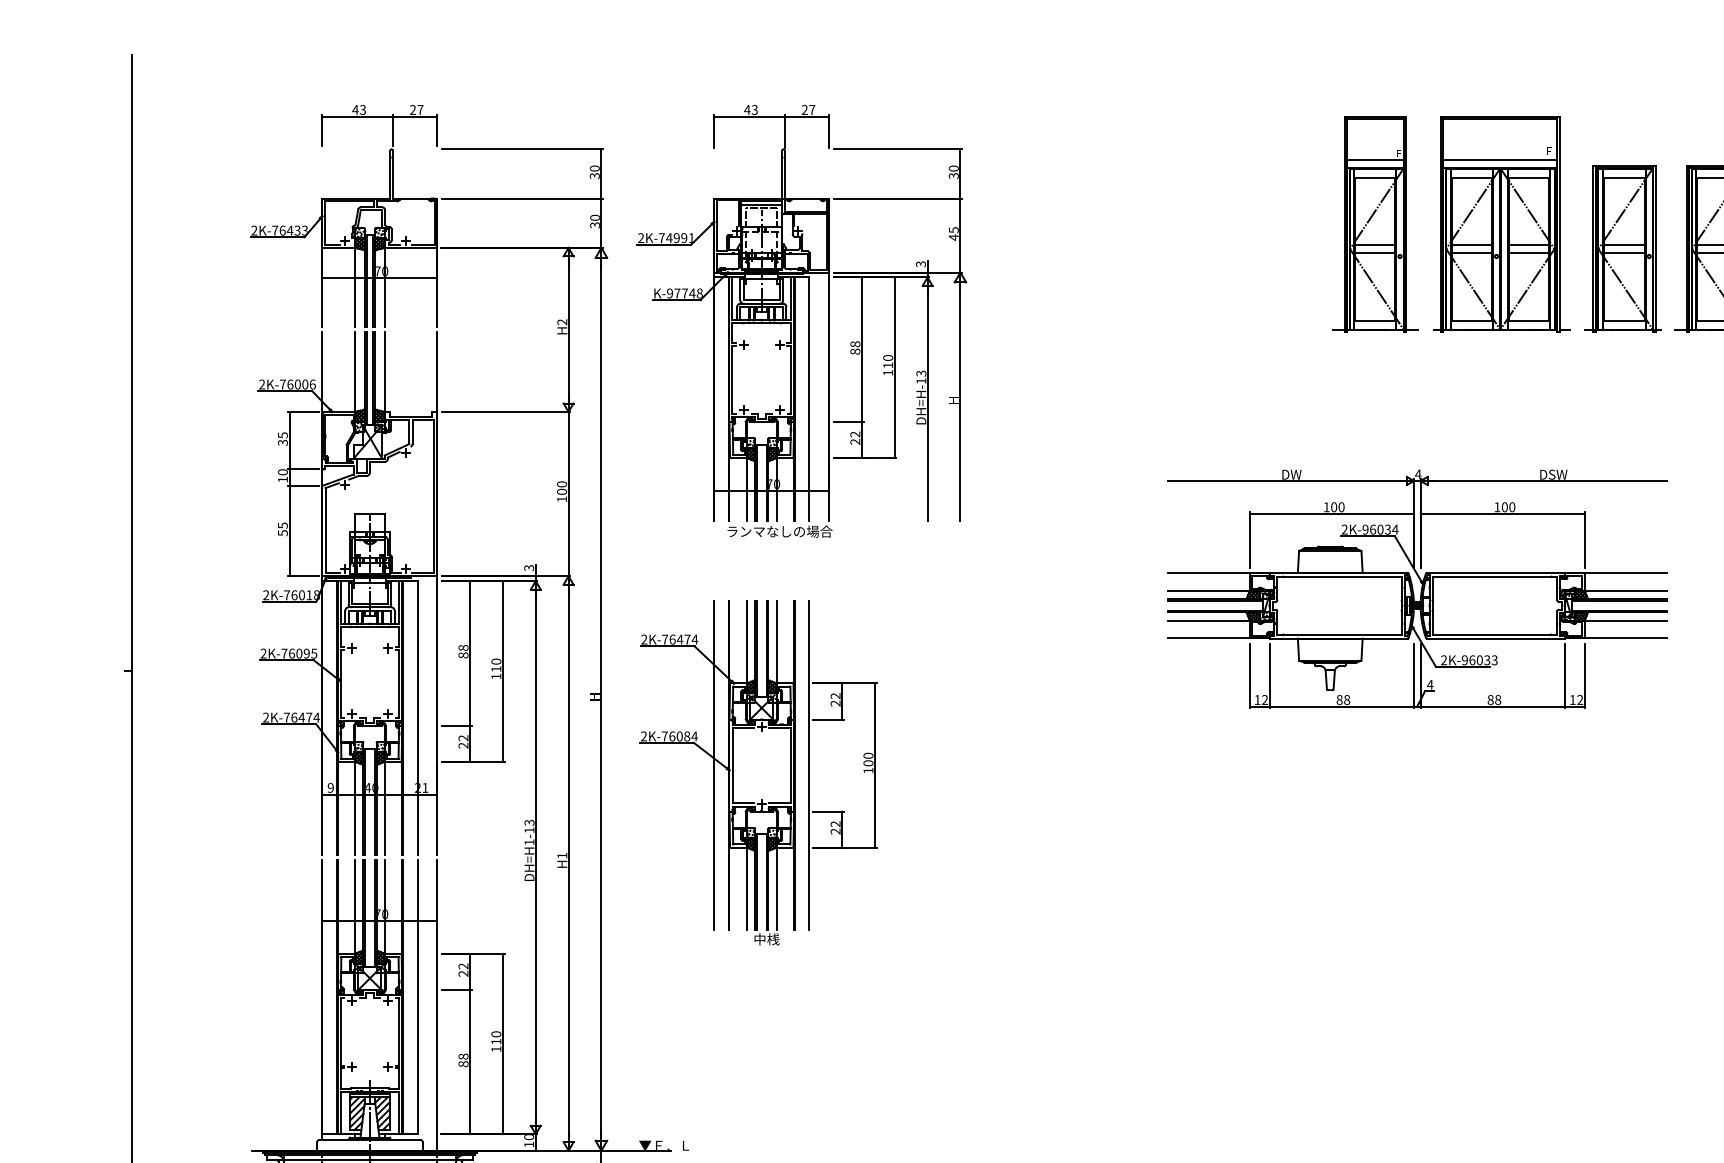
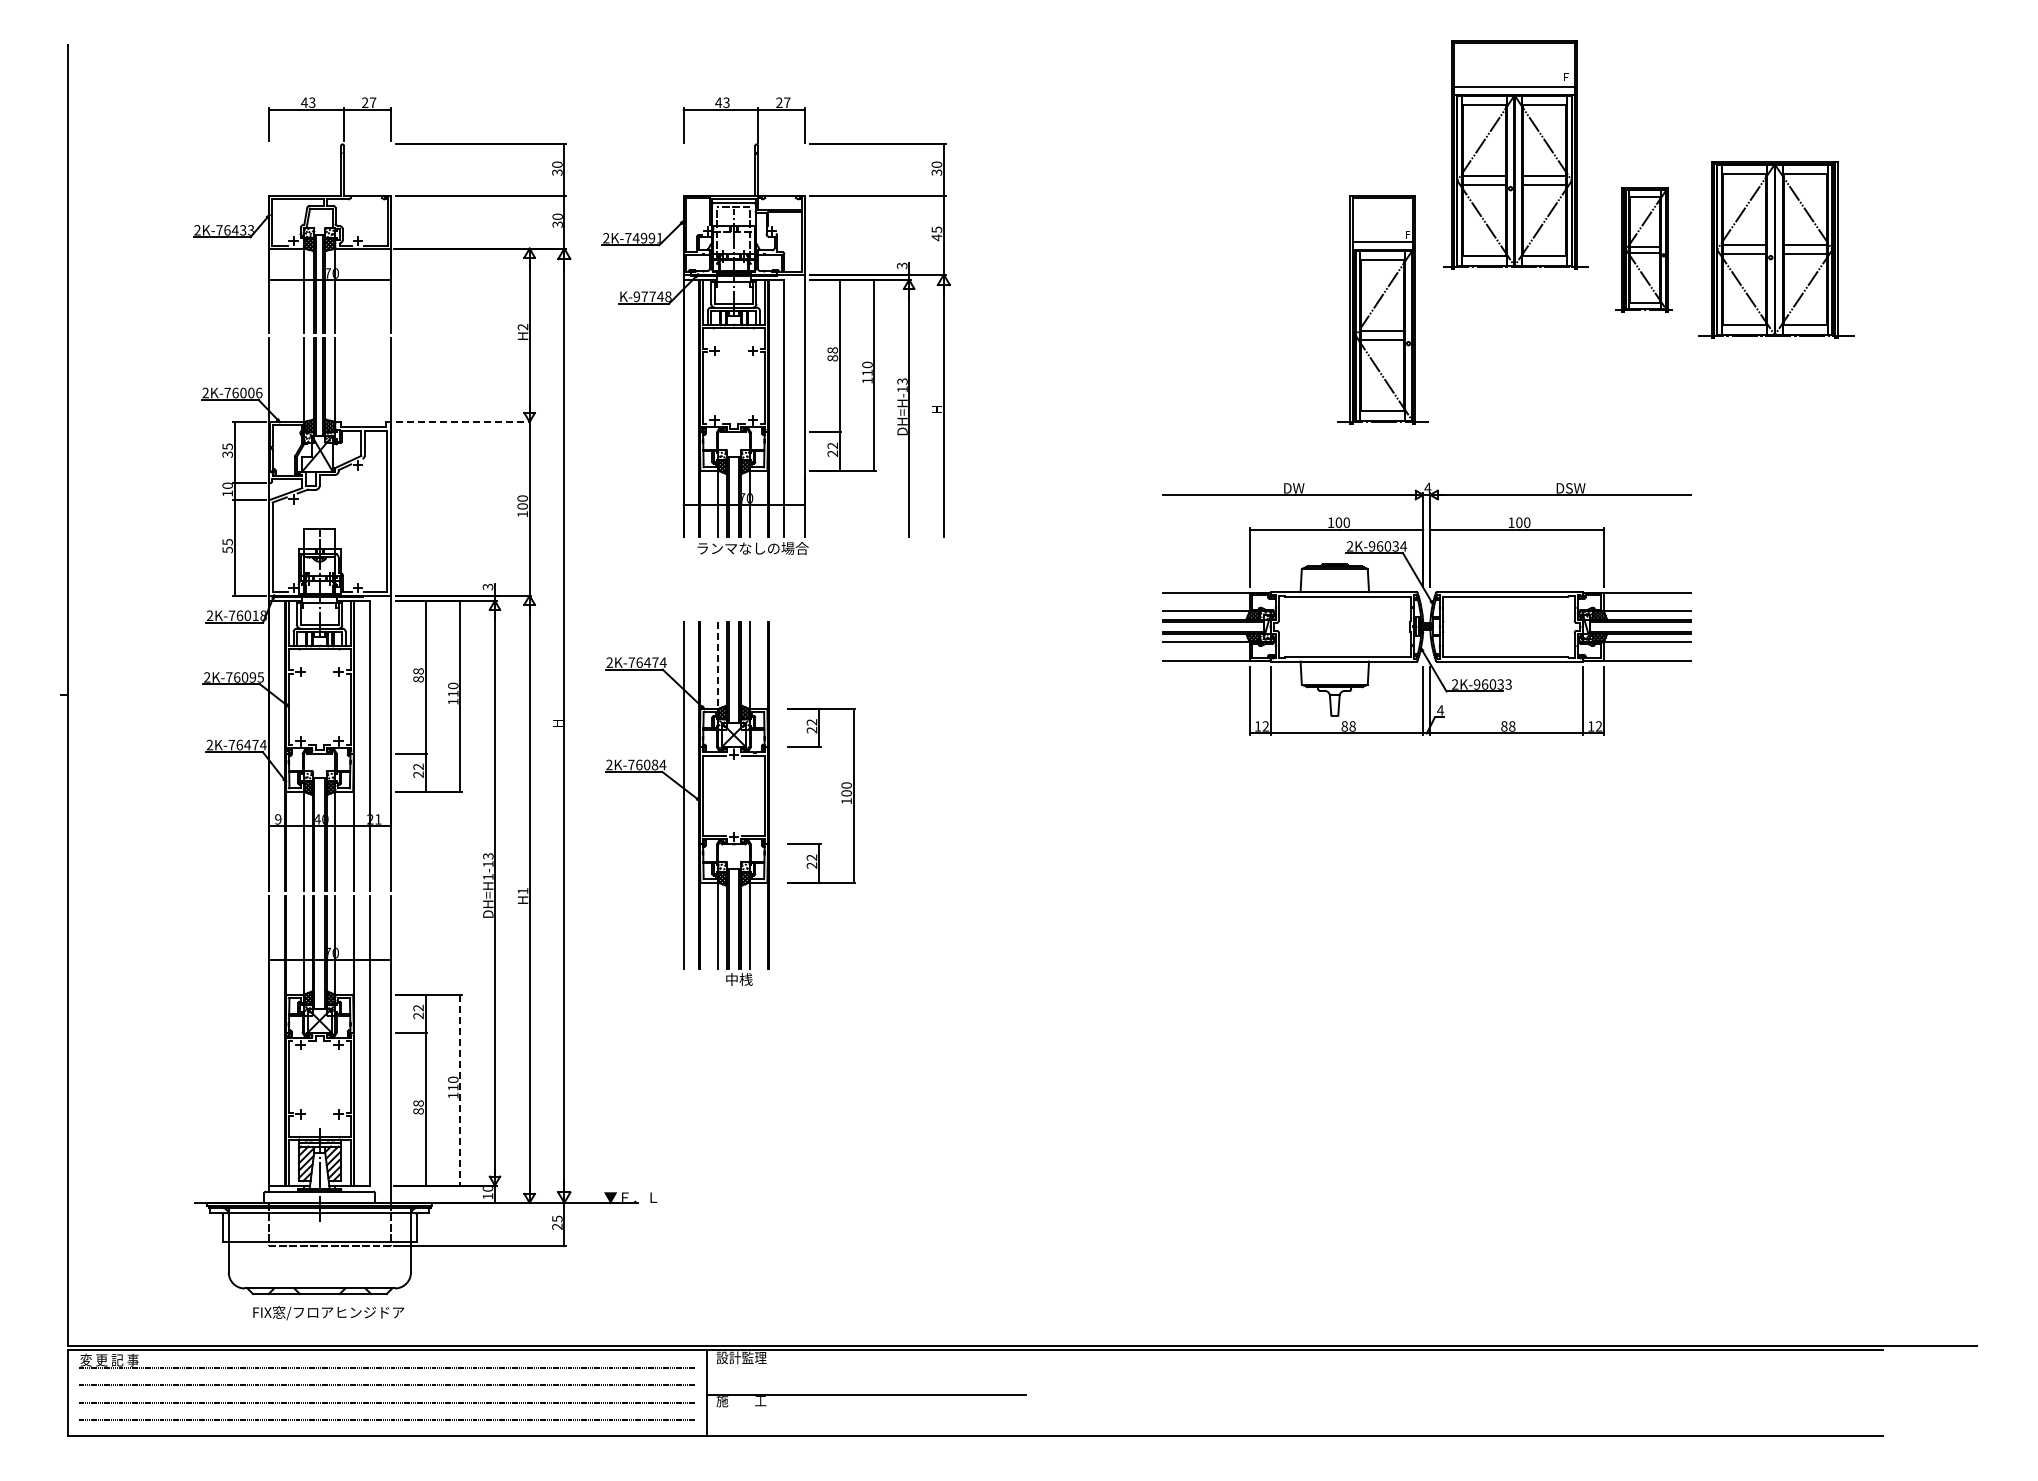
part: (1375, 224) -> (1382, 309), moved
part: (1501, 224) -> (1515, 154), moved
part: (1622, 248) -> (1643, 249), size x0.7
line: (506, 412) -> (463, 422), solid -> dashed
line: (747, 643) -> (718, 666), solid -> dashed
line: (809, 765) -> (784, 795), removed
line: (503, 1044) -> (460, 1090), solid -> dashed

